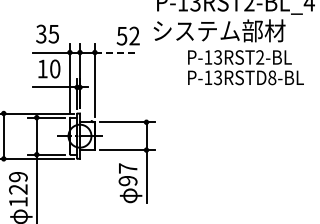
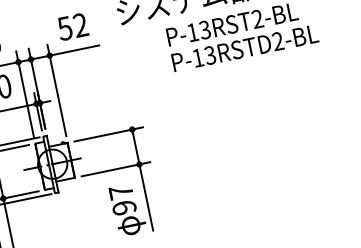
text: (127, 35) -> (71, 26), moved
line: (114, 52) -> (74, 50), dashed -> solid
text: (272, 77) -> (278, 40), P-13RSTD8-BL -> P-13RSTD2-BL

